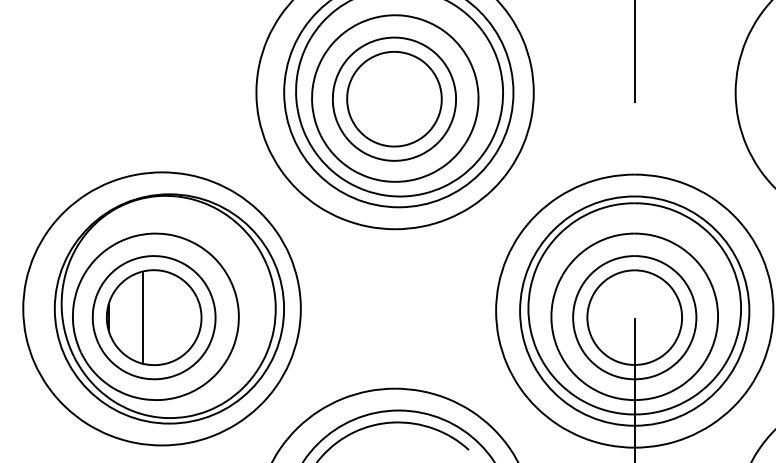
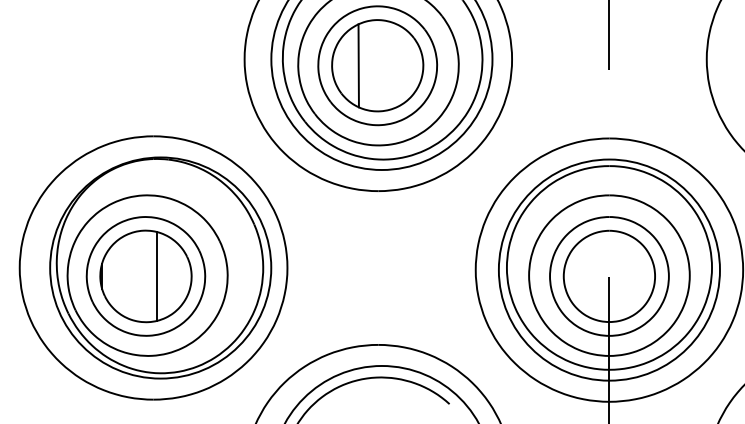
line: (374, 99) -> (358, 66), added
line: (143, 317) -> (156, 276), moved

